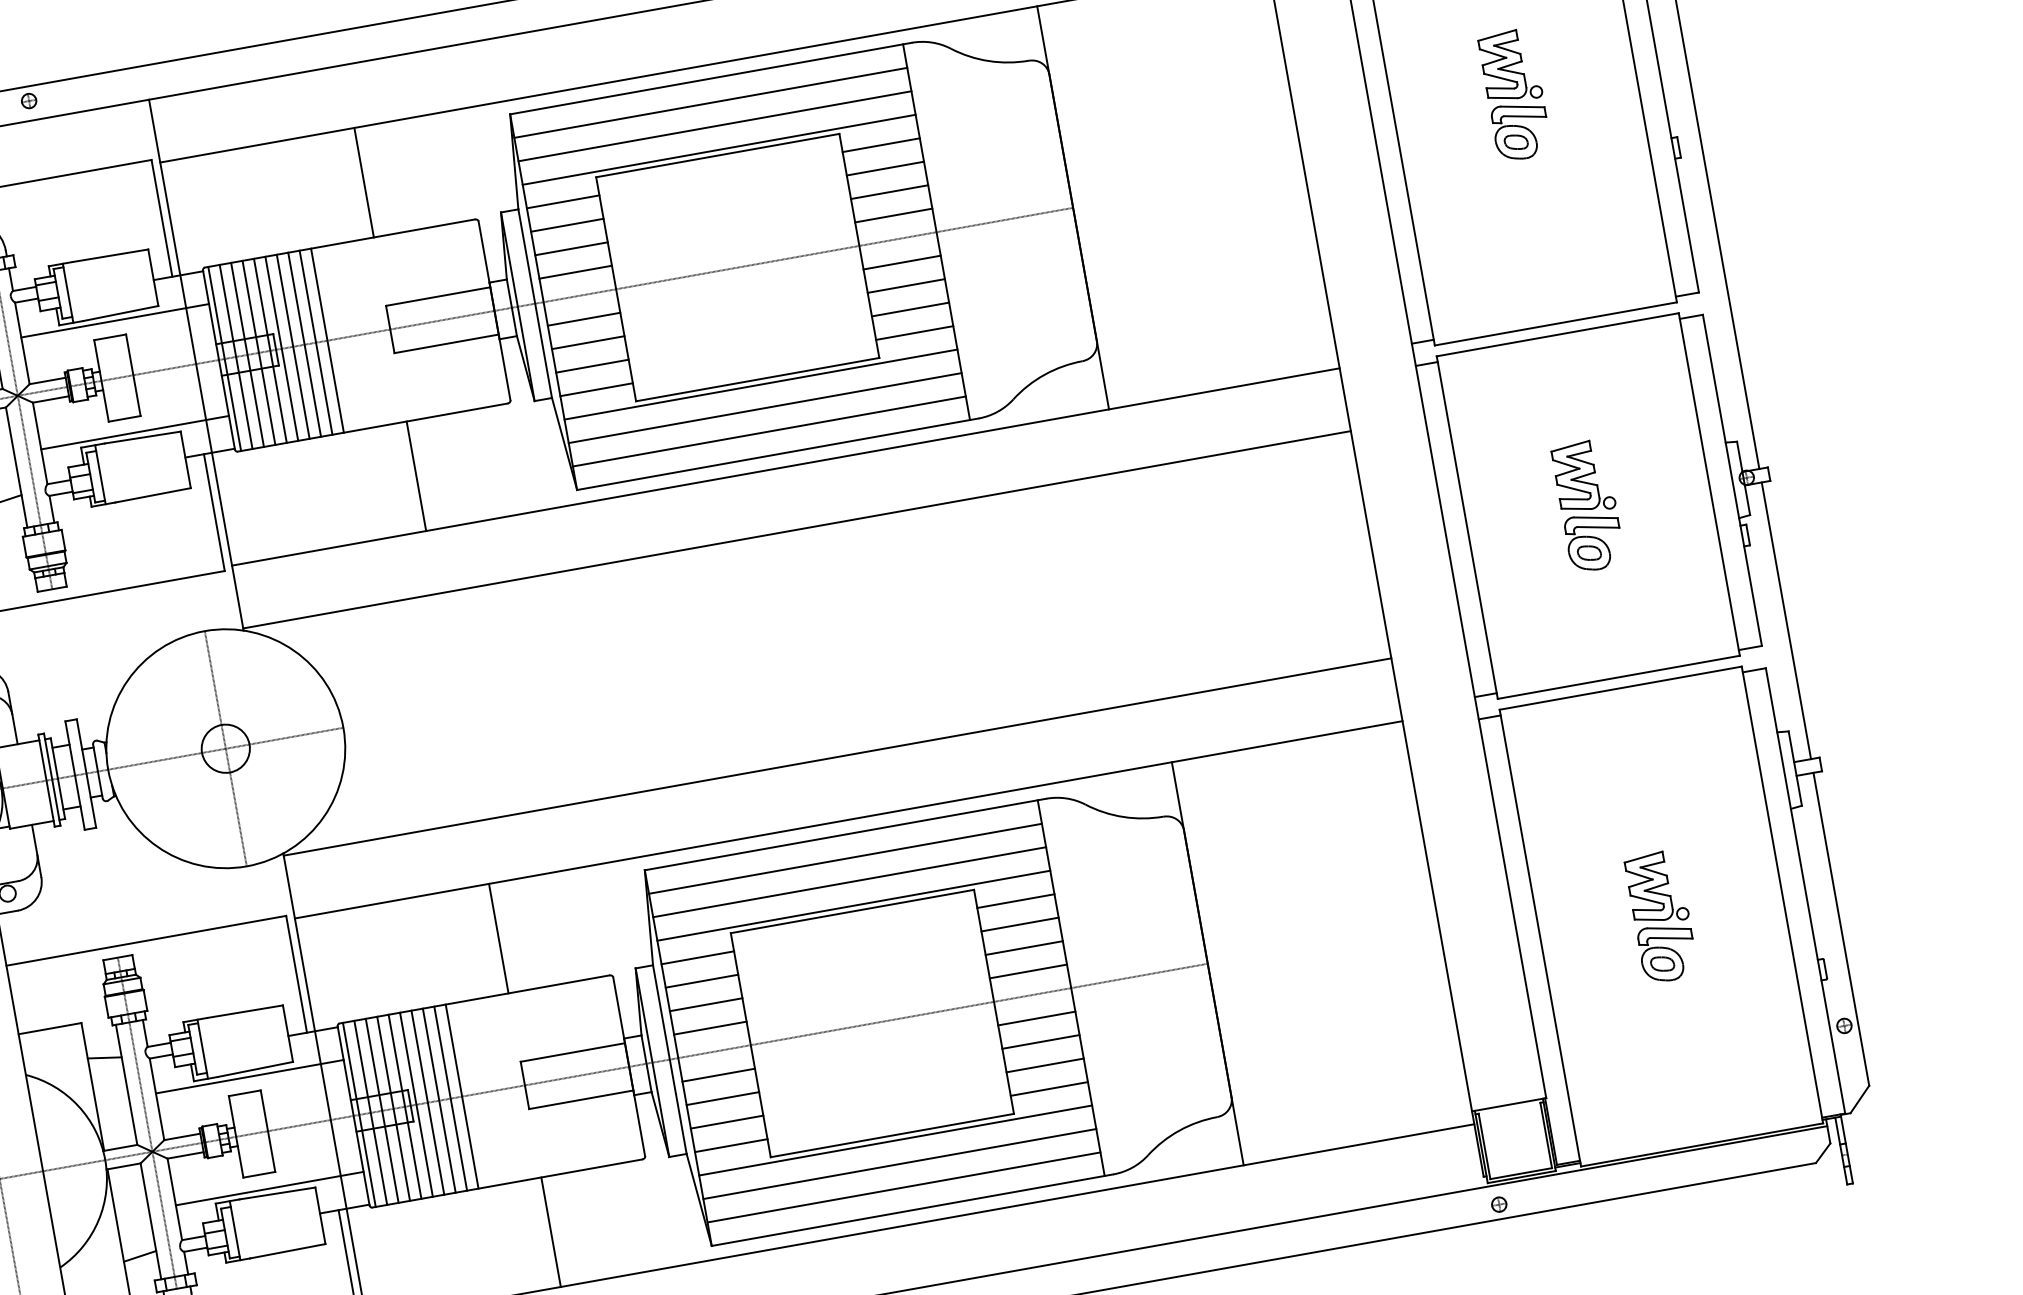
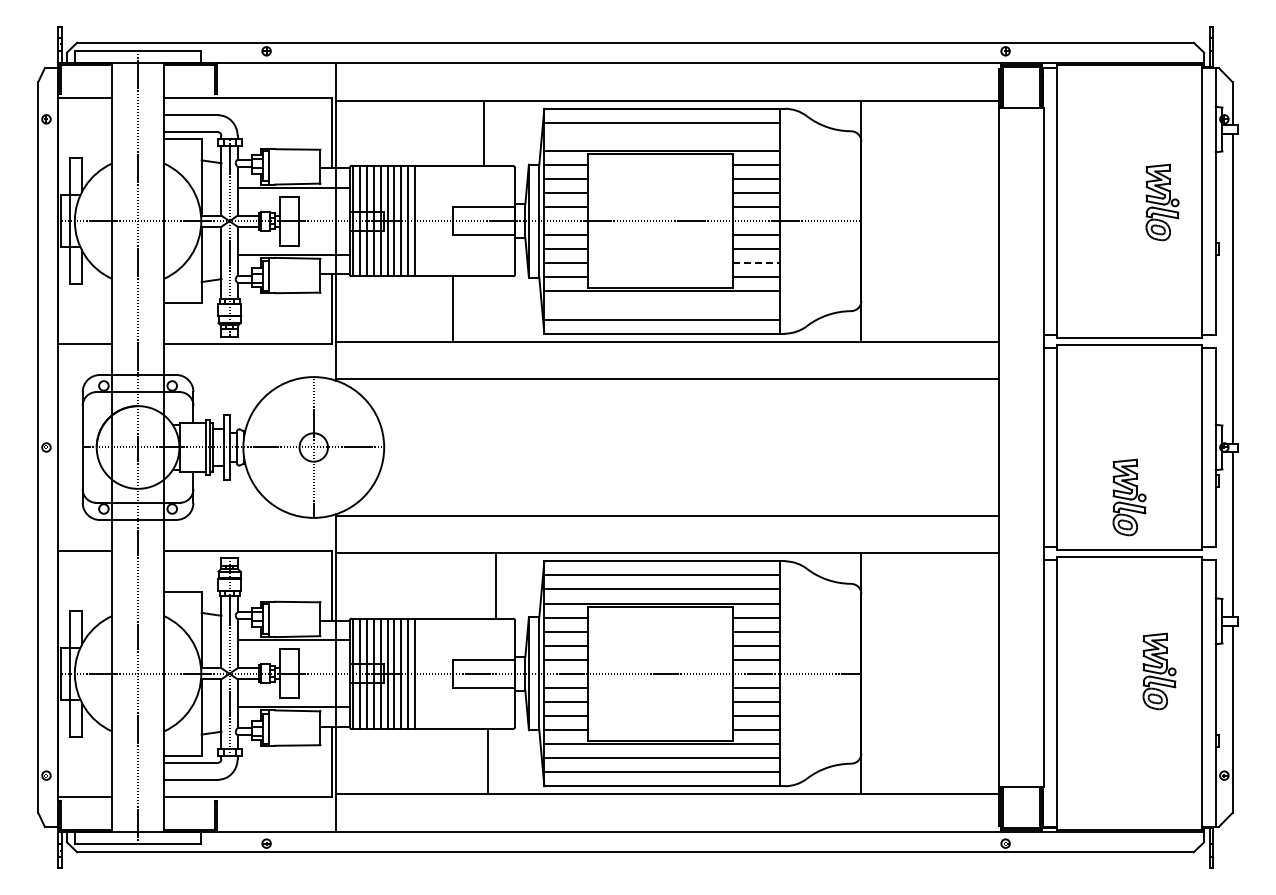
part: (1515, 95) -> (1162, 202), moved
line: (714, 125) -> (661, 136), removed
line: (364, 183) -> (483, 133), moved
line: (912, 309) -> (757, 263), solid -> dashed
line: (764, 408) -> (661, 305), removed
part: (1588, 506) -> (1129, 497), moved
part: (1661, 916) -> (1159, 671), moved
line: (498, 937) -> (495, 585), moved
line: (550, 1231) -> (487, 761), moved

